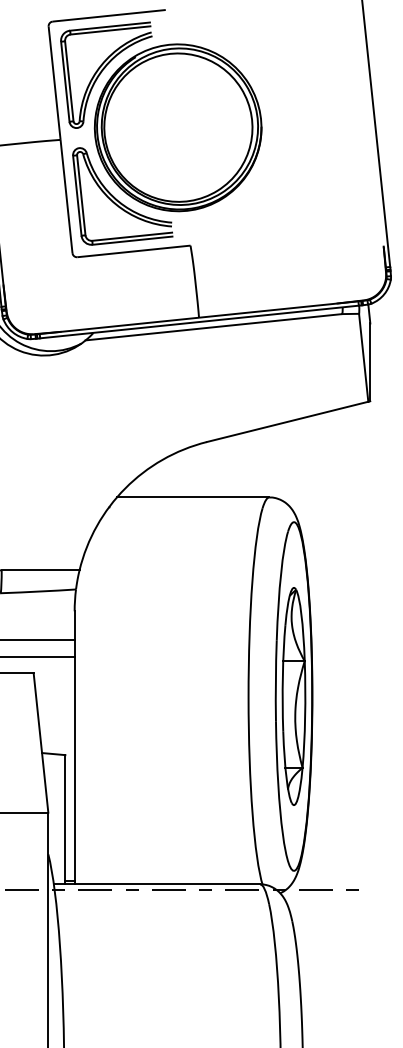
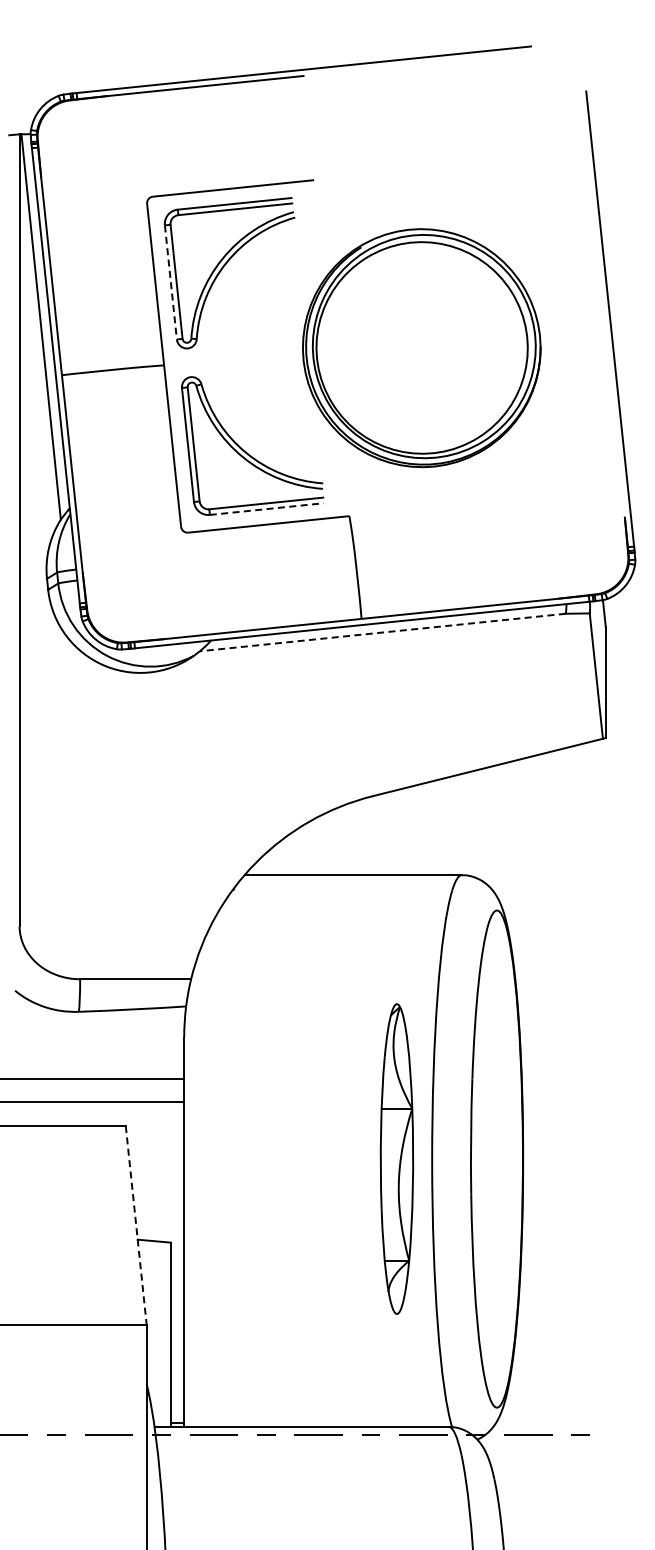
line: (65, 82) -> (170, 283), solid -> dashed
part: (177, 128) -> (421, 348), moved
line: (133, 240) -> (267, 509), solid -> dashed
line: (213, 327) -> (382, 632), solid -> dashed
part: (293, 696) -> (396, 1158), moved
line: (41, 743) -> (136, 1225), solid -> dashed

